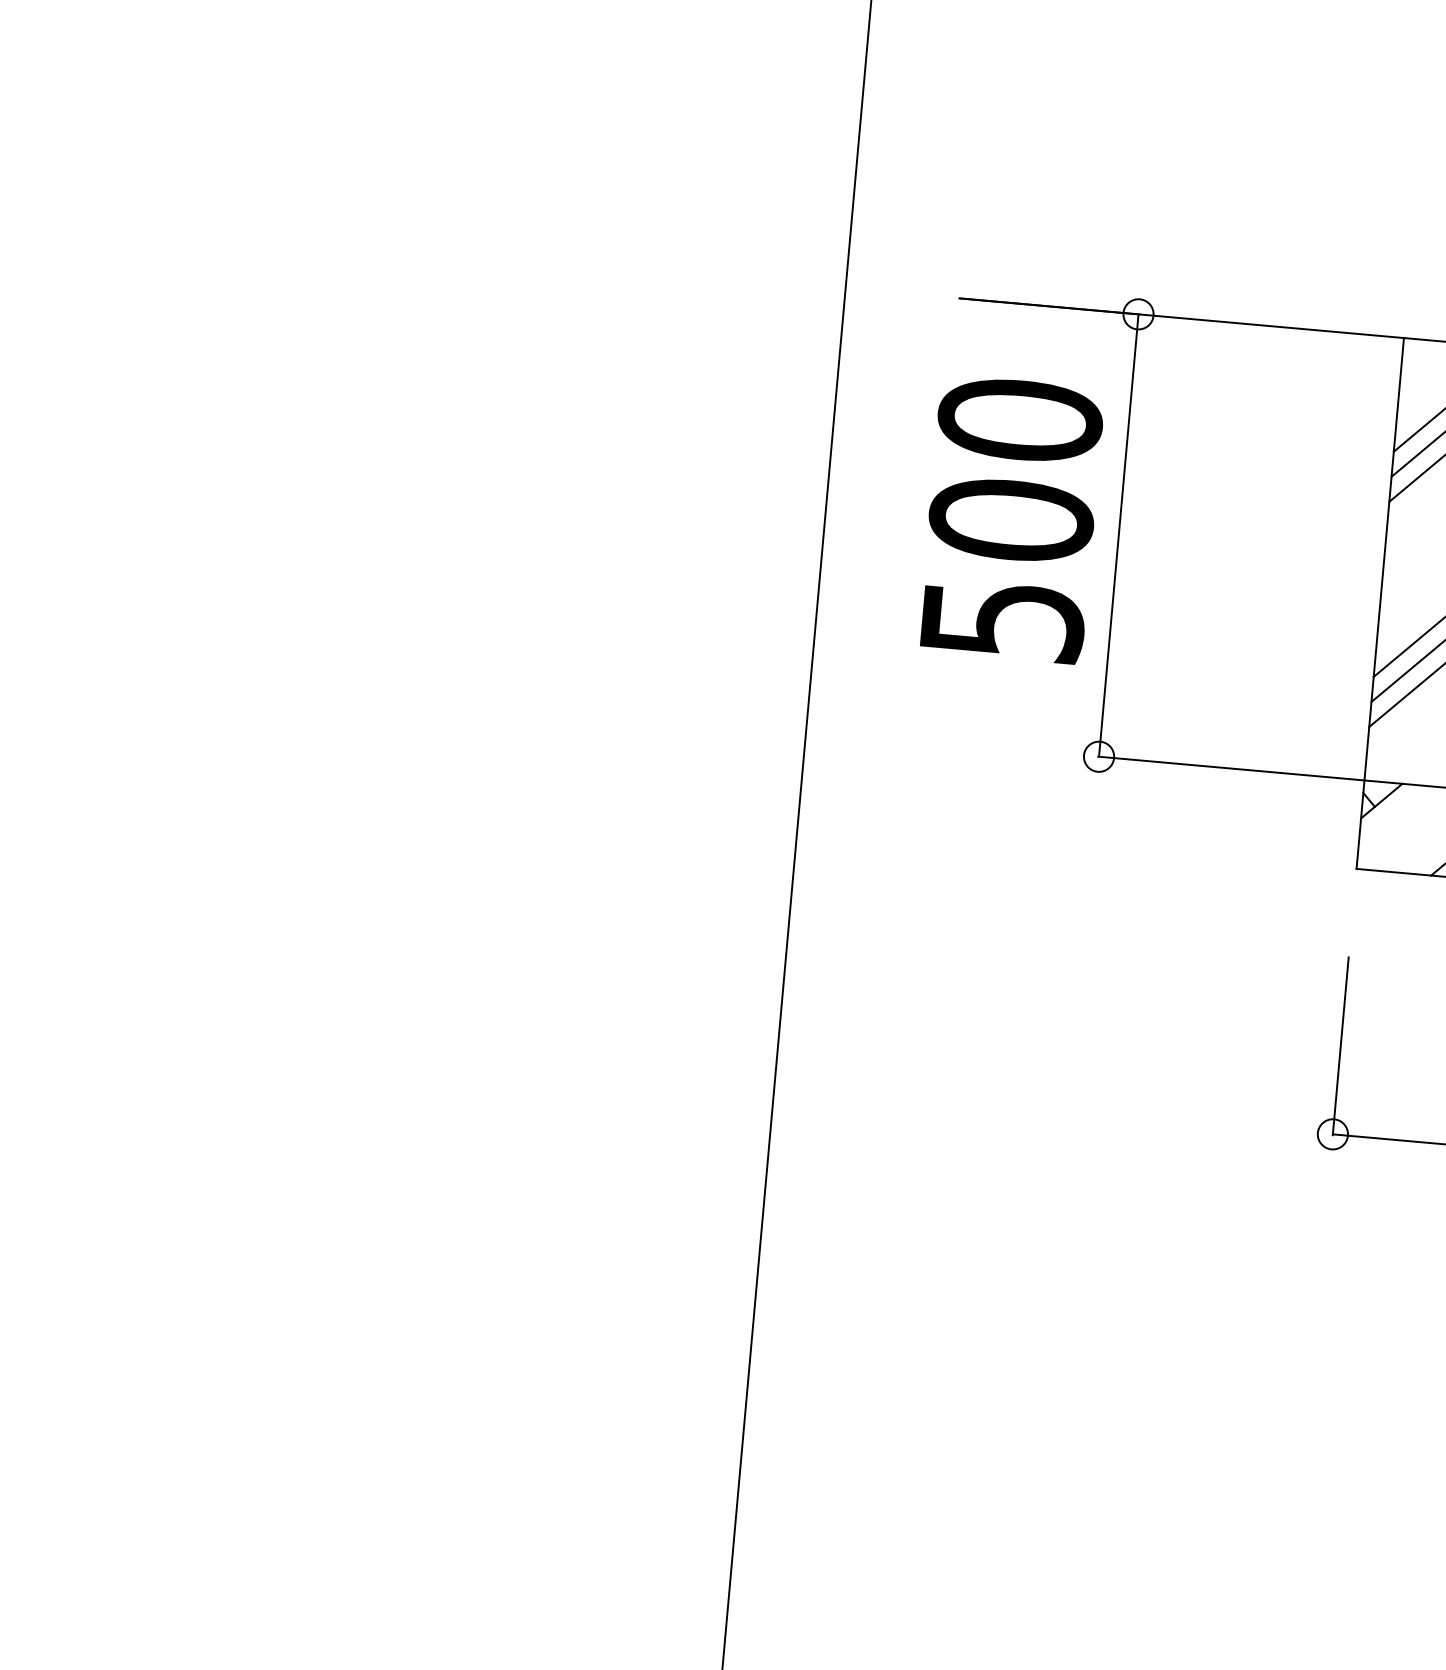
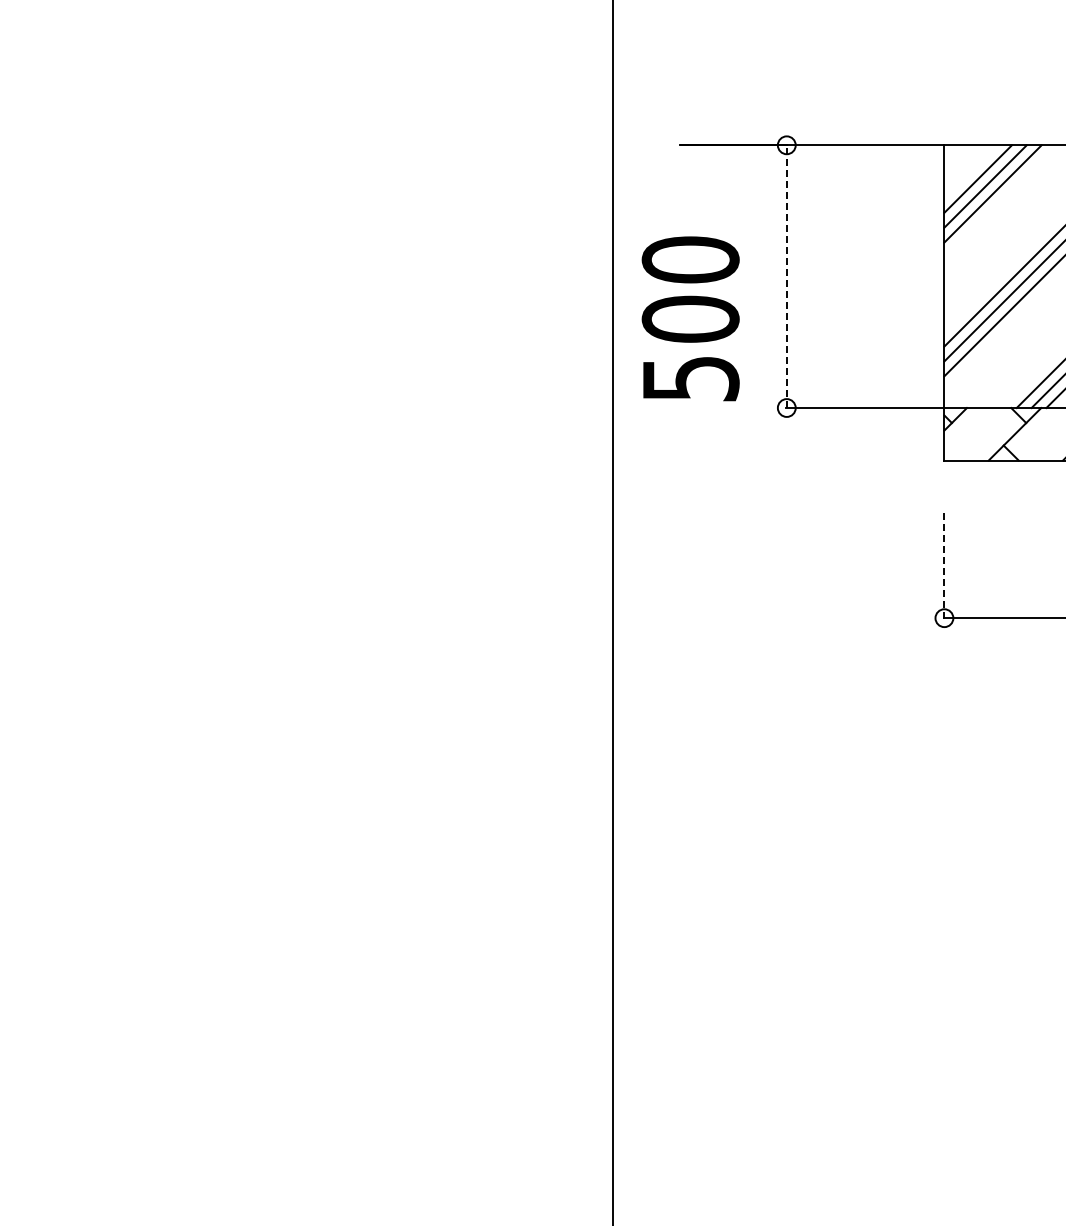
text: (1011, 518) -> (690, 318), moved
line: (1118, 535) -> (786, 276), solid -> dashed
line: (1340, 1045) -> (944, 565), solid -> dashed

